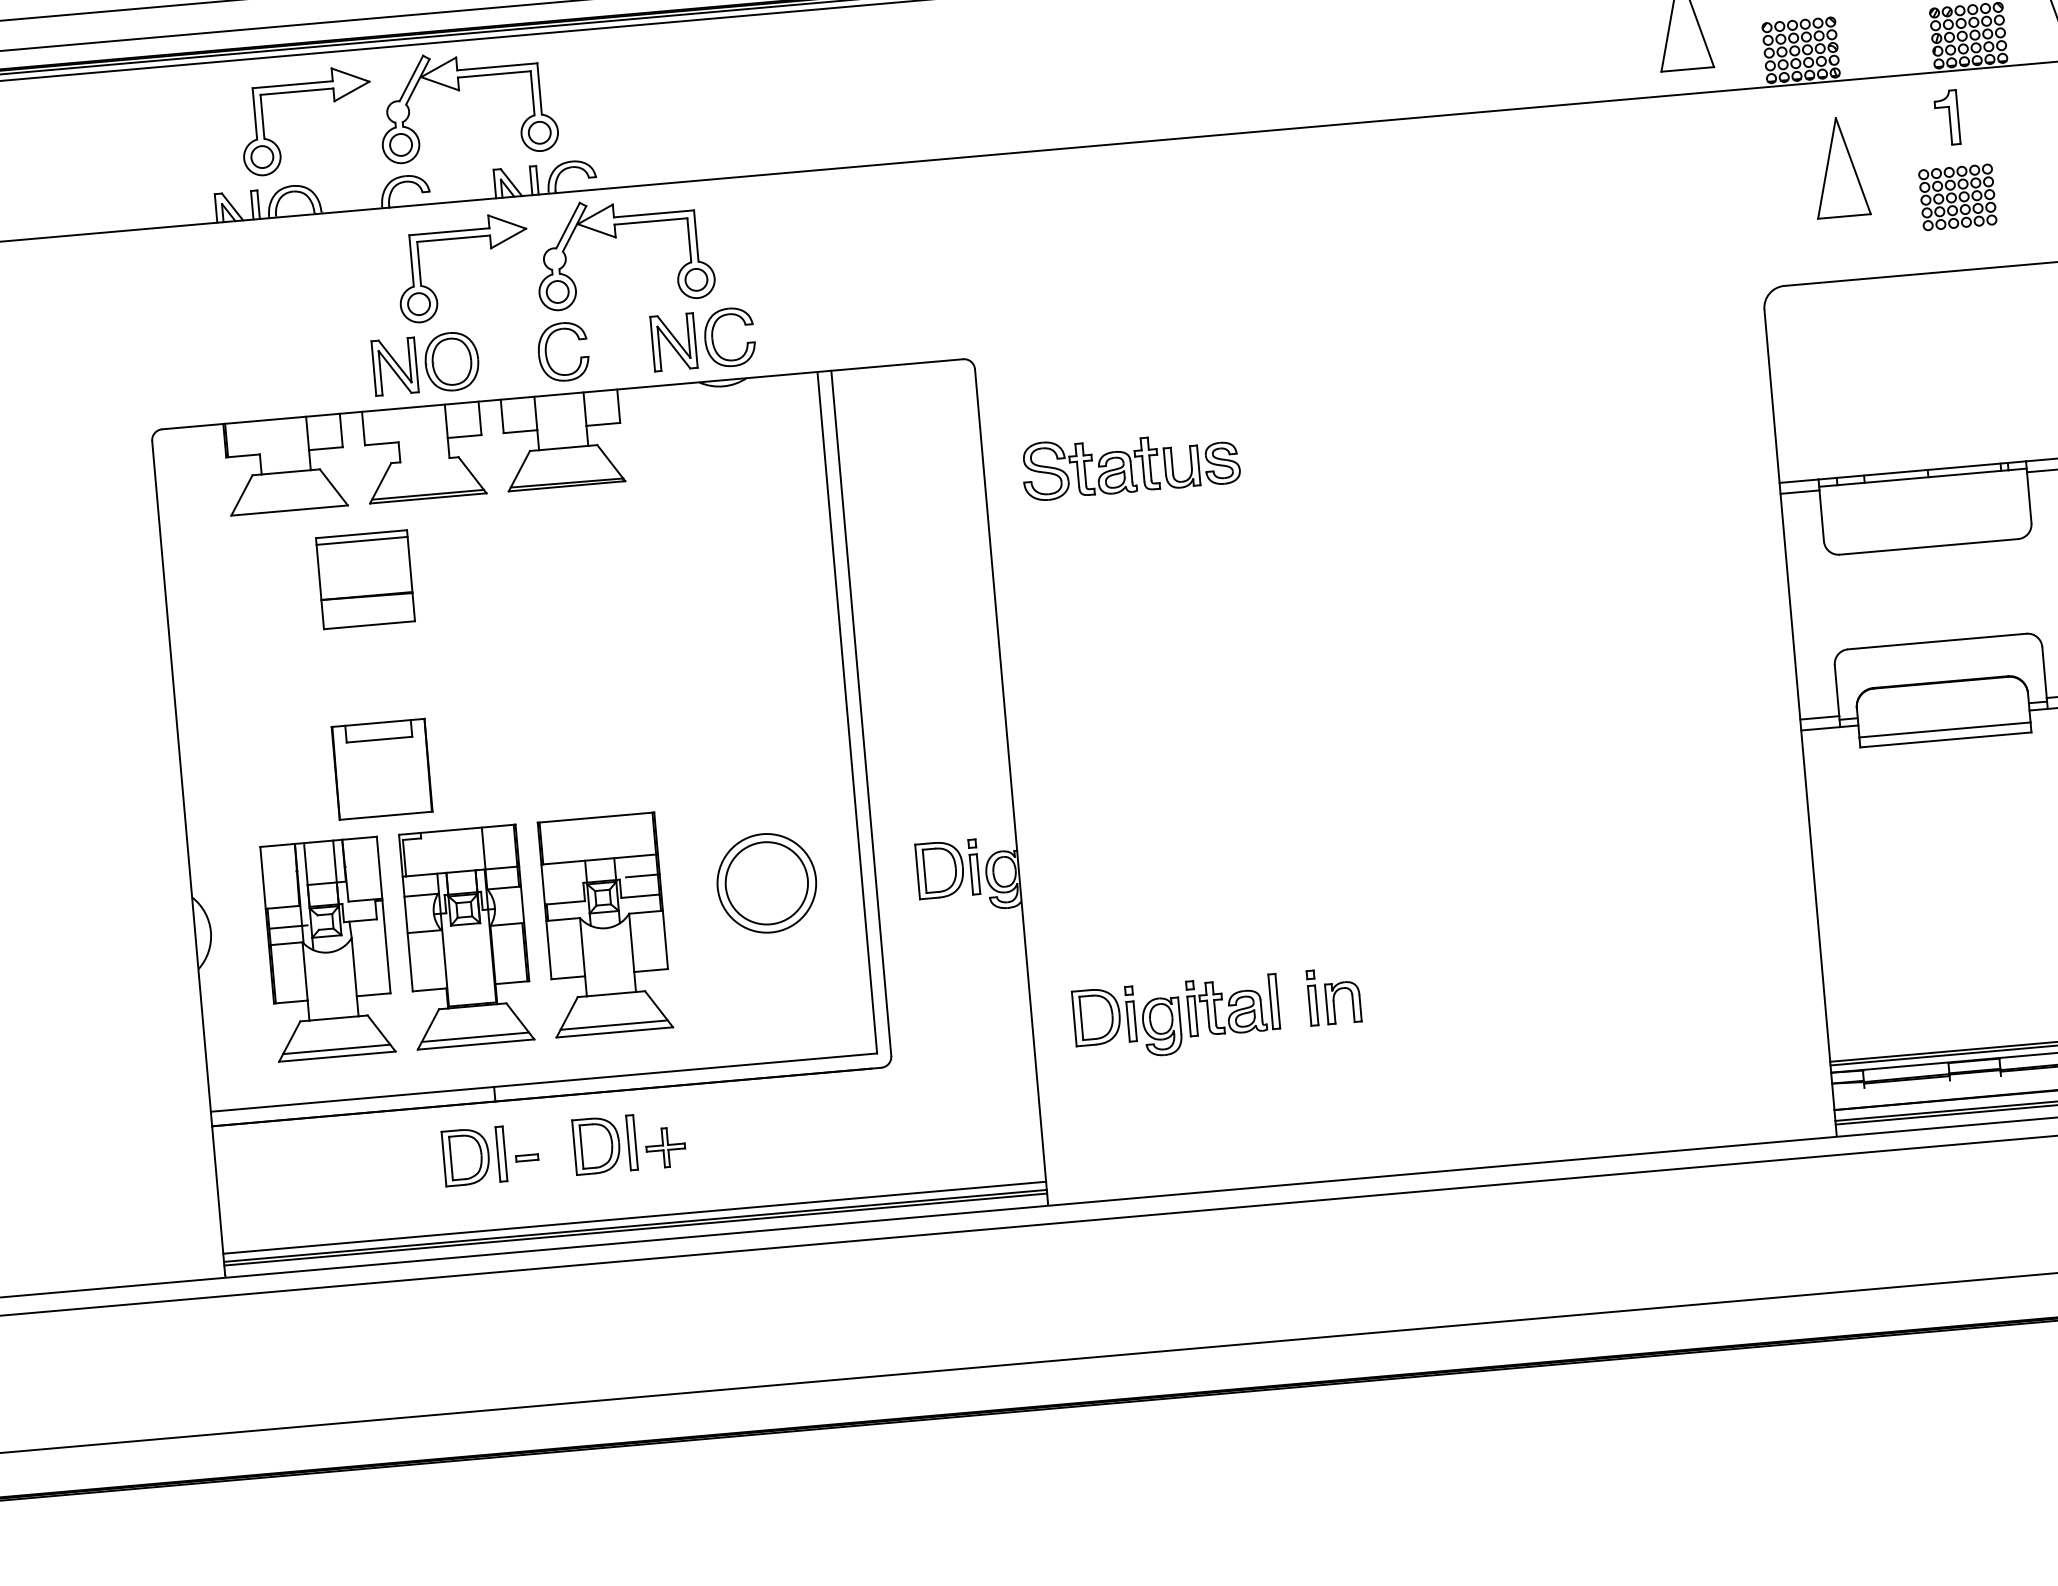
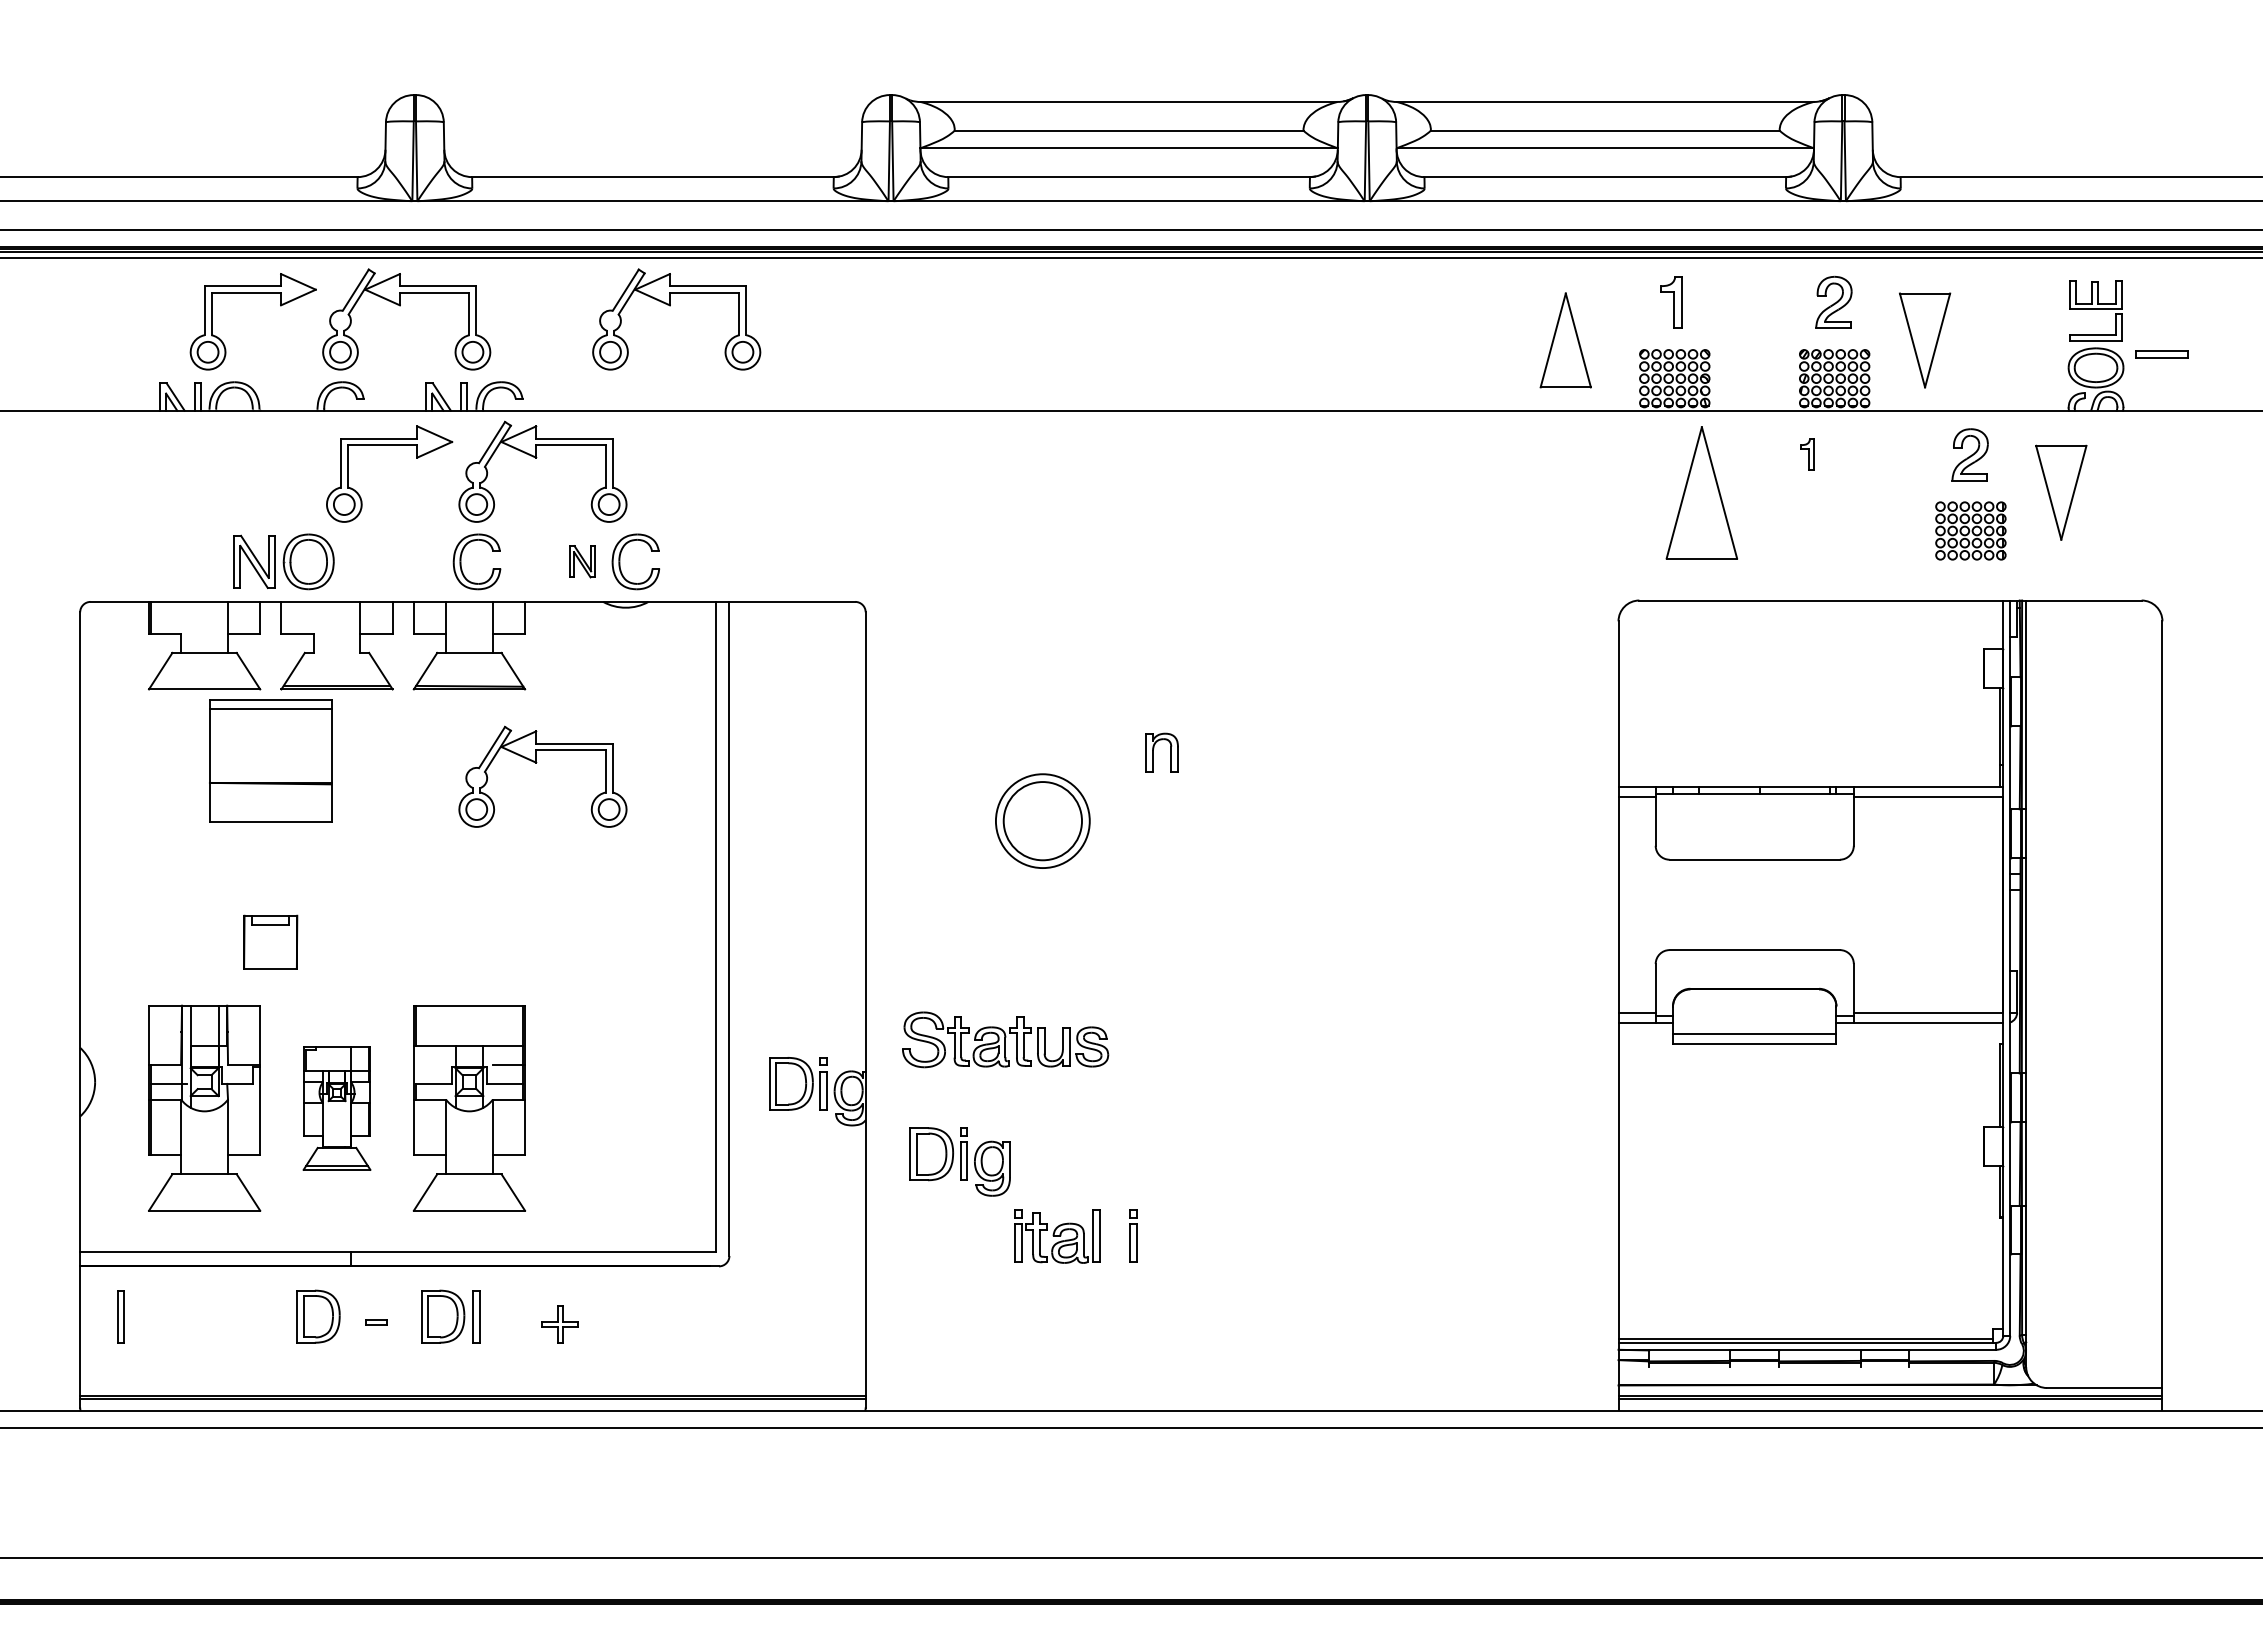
part: (742, 66) -> (670, 306), added
part: (1947, 117) -> (1807, 454), size x0.6
part: (1840, 167) -> (1702, 492), size x1.4
part: (1957, 196) -> (1810, 530), removed
part: (673, 341) -> (582, 561), size x0.6
part: (425, 363) -> (283, 561), moved
part: (1130, 463) -> (1005, 1039), moved
part: (644, 557) -> (536, 763), added
part: (365, 580) -> (270, 761), size x1.4
part: (381, 769) -> (270, 942), size x0.6
part: (766, 882) -> (1042, 820), moved
part: (466, 937) -> (336, 1108), size x0.6
part: (1334, 1002) -> (1153, 752), moved
part: (1126, 1022) -> (959, 1161), moved
line: (614, 1024) -> (469, 1203), removed
line: (336, 1049) -> (204, 1203), removed
part: (665, 1148) -> (559, 1324), moved
part: (500, 1153) -> (120, 1316), moved
line: (634, 1218) -> (472, 1388), removed

